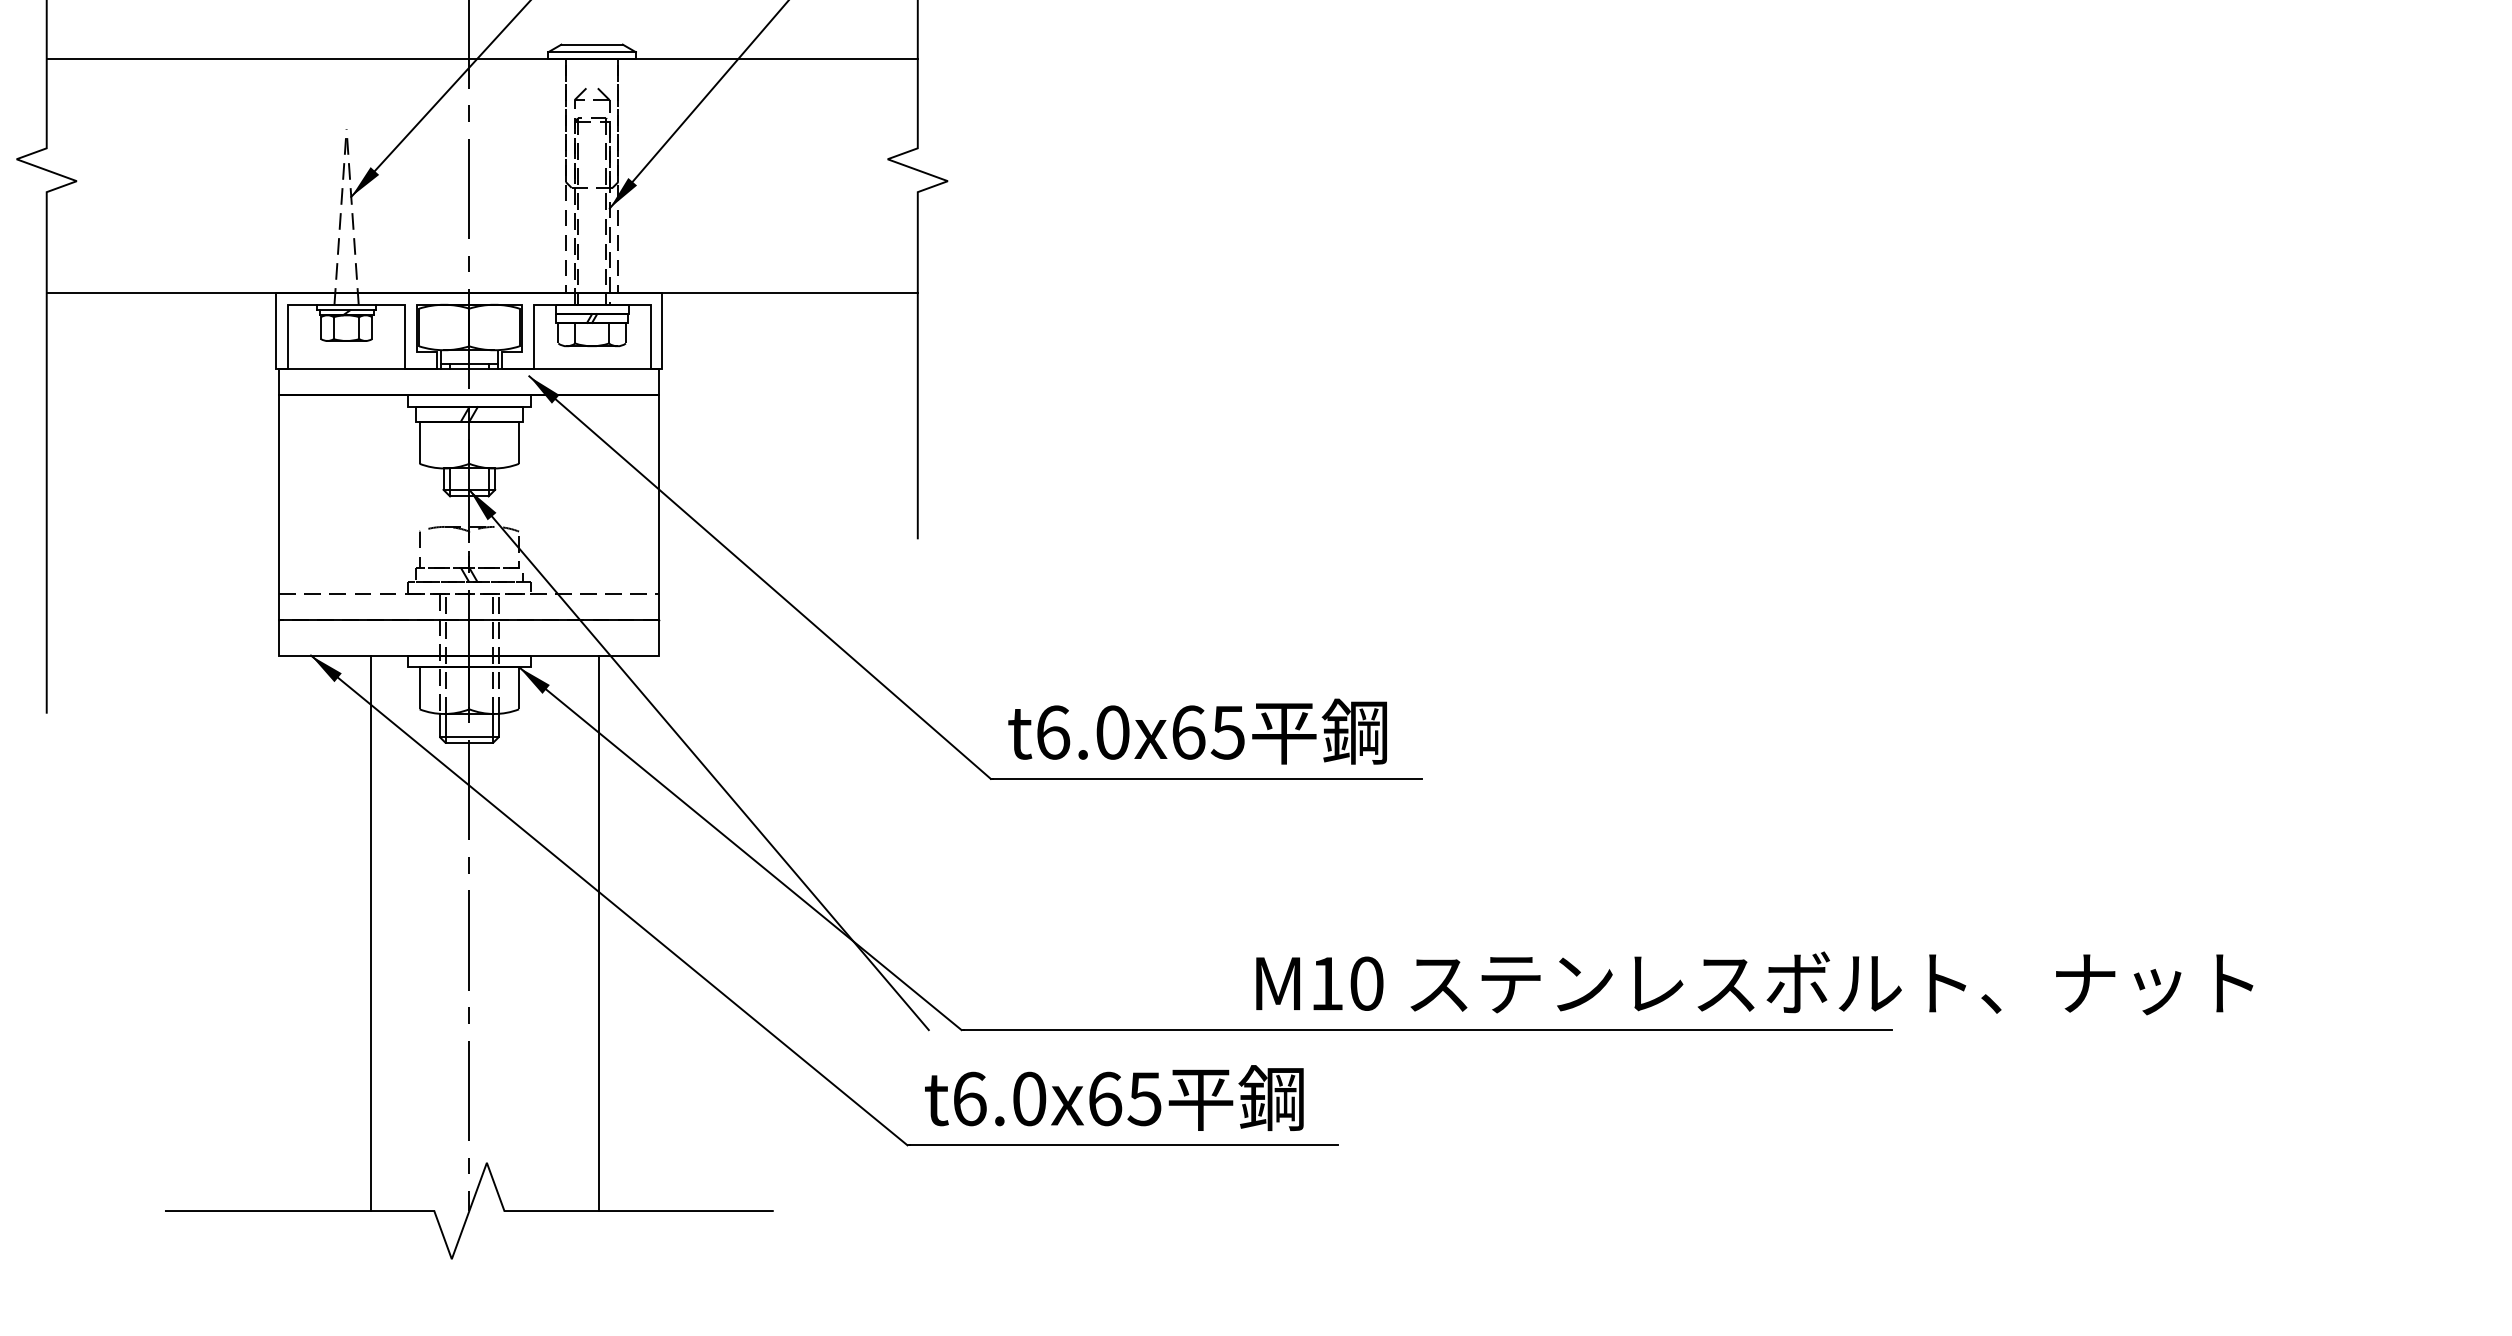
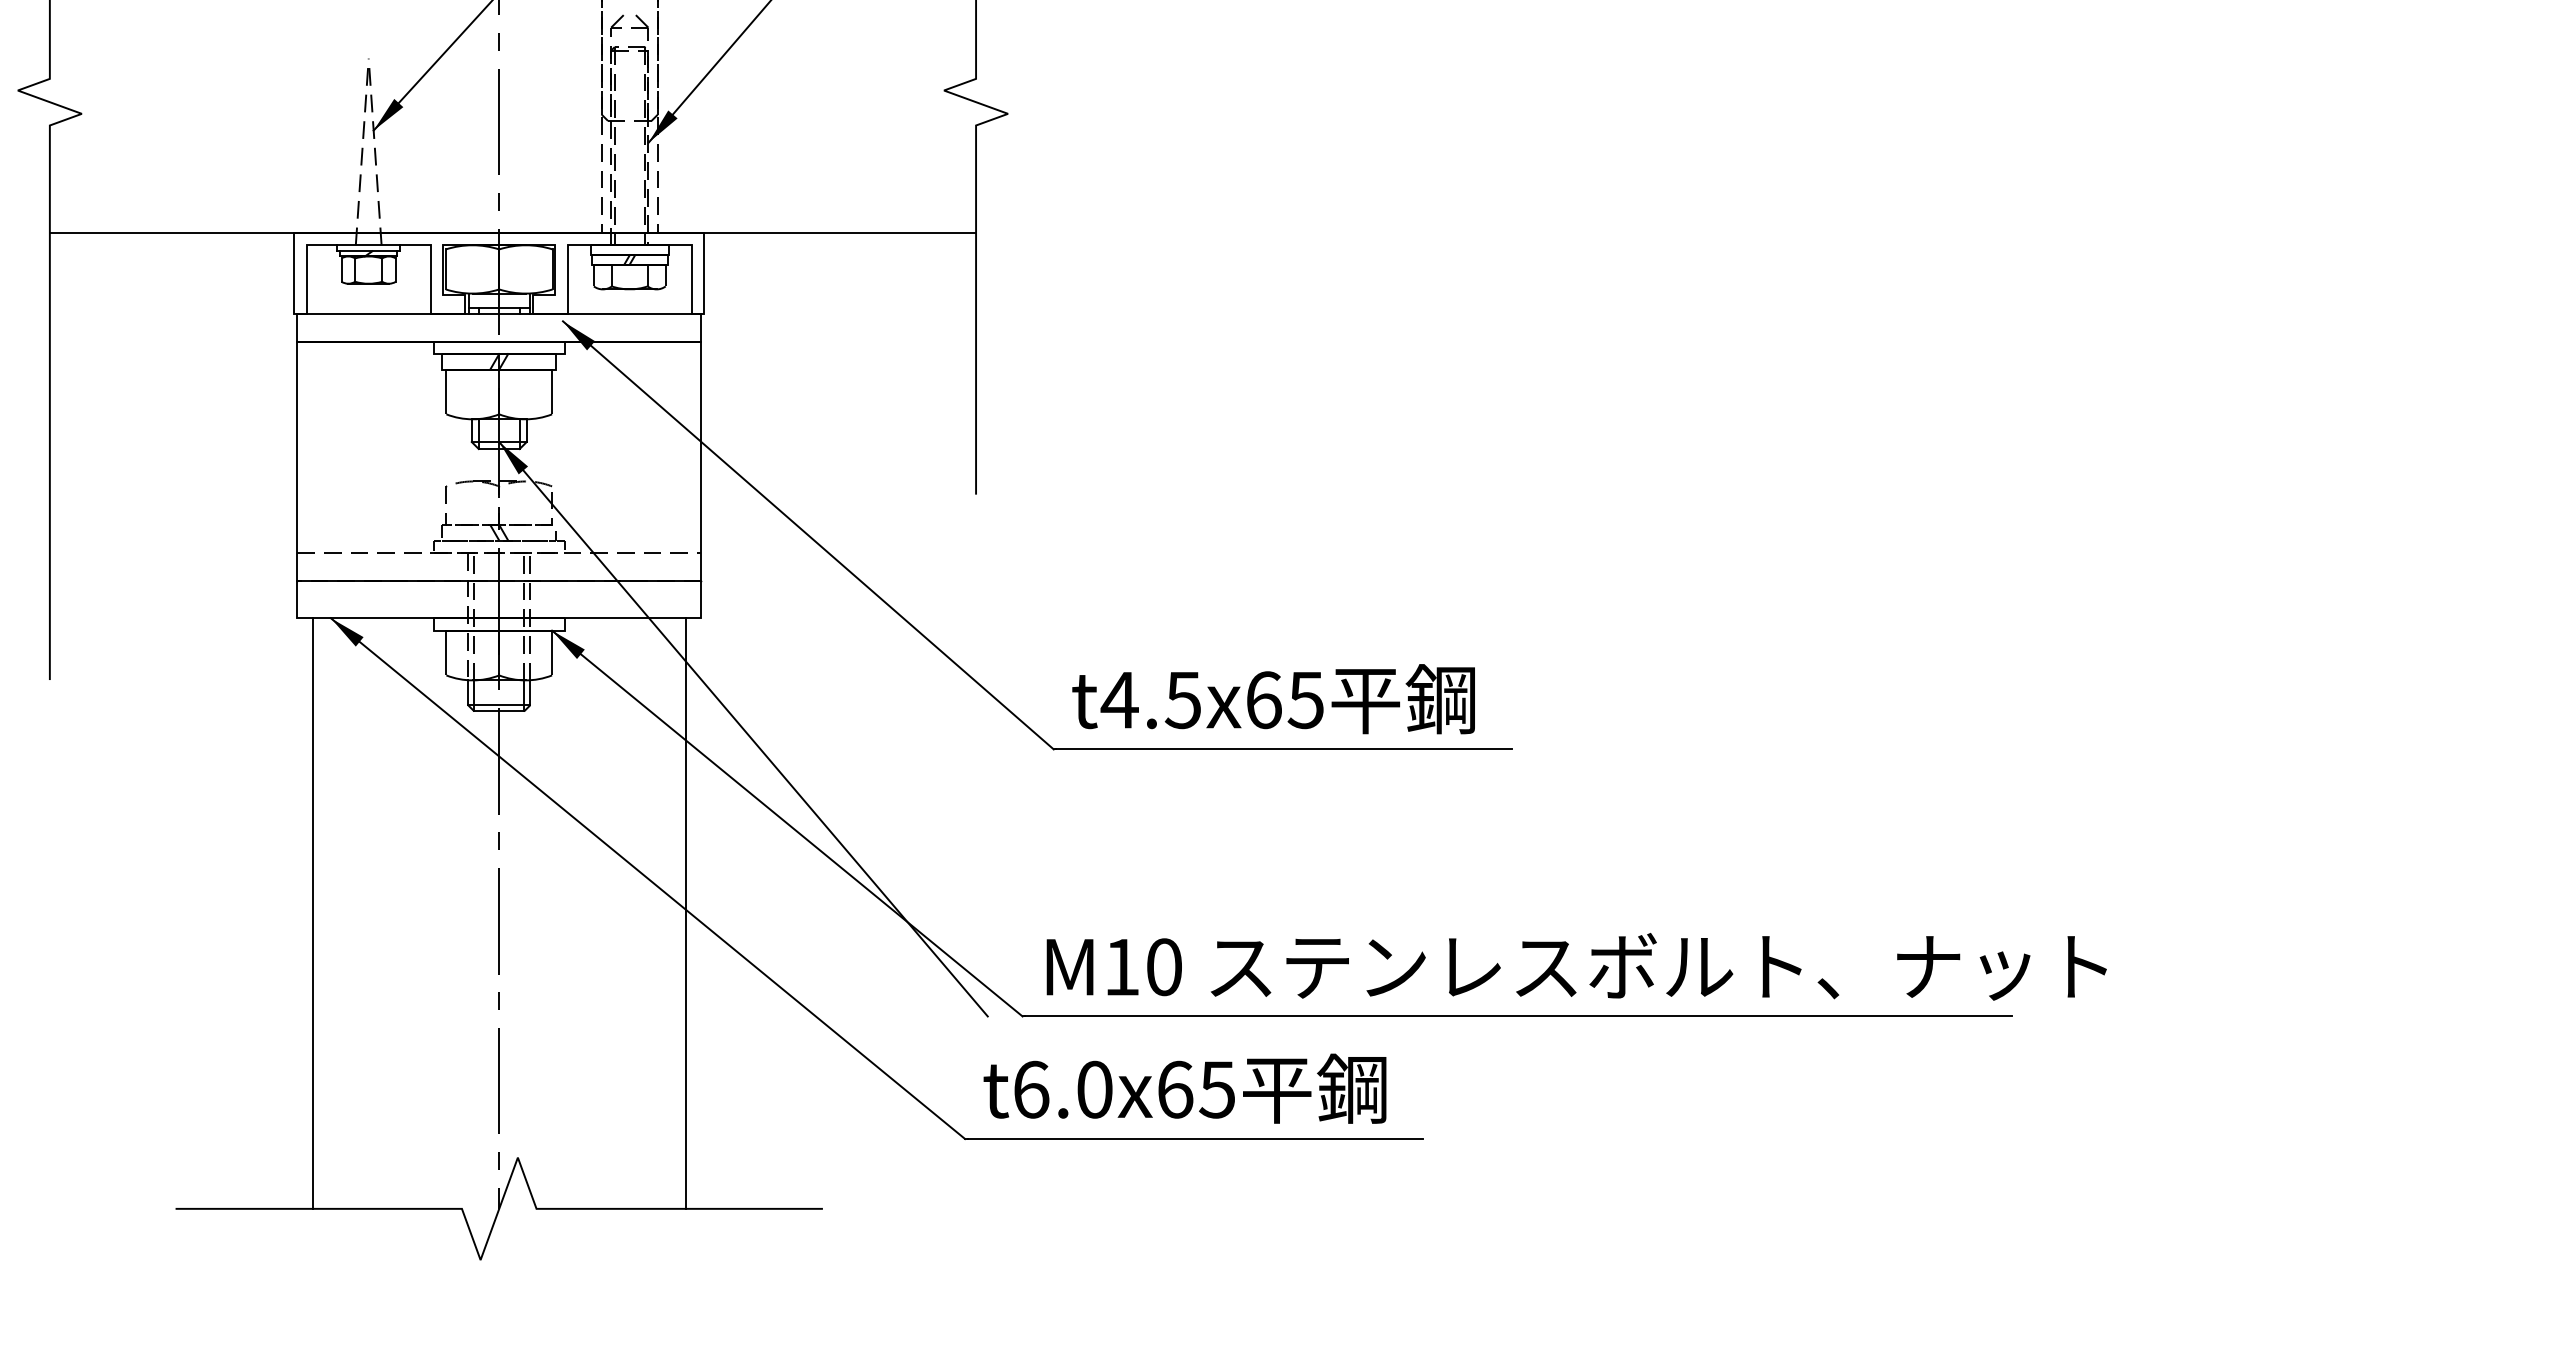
text: (1081, 732) -> (1150, 700), t6.0x65 -> t4.5x65
line: (370, 933) -> (312, 913), moved
line: (598, 933) -> (685, 913), moved
text: (1754, 983) -> (1576, 966), moved

